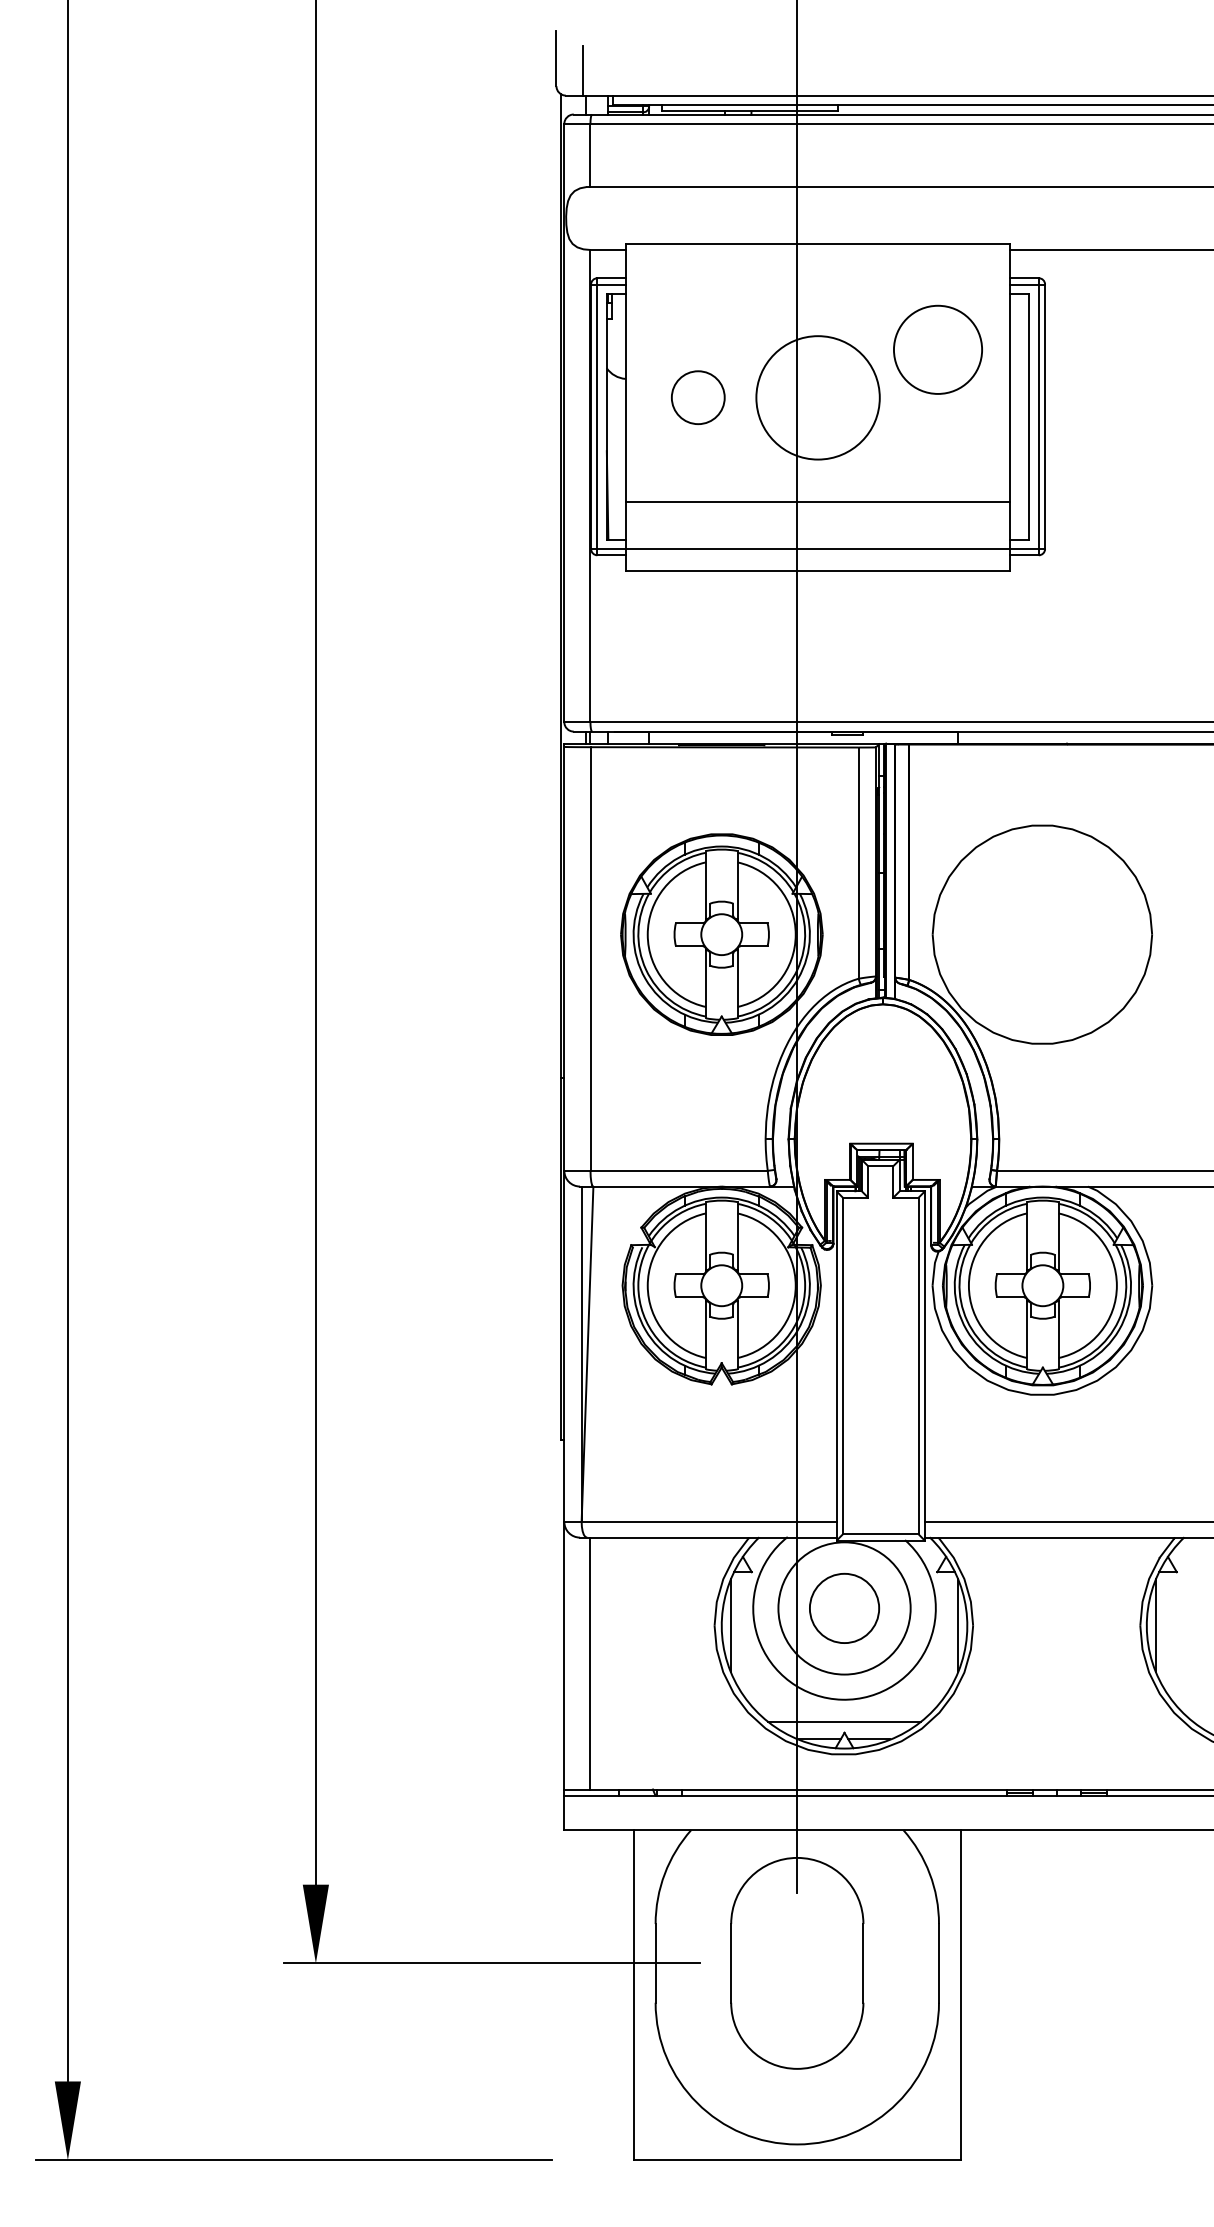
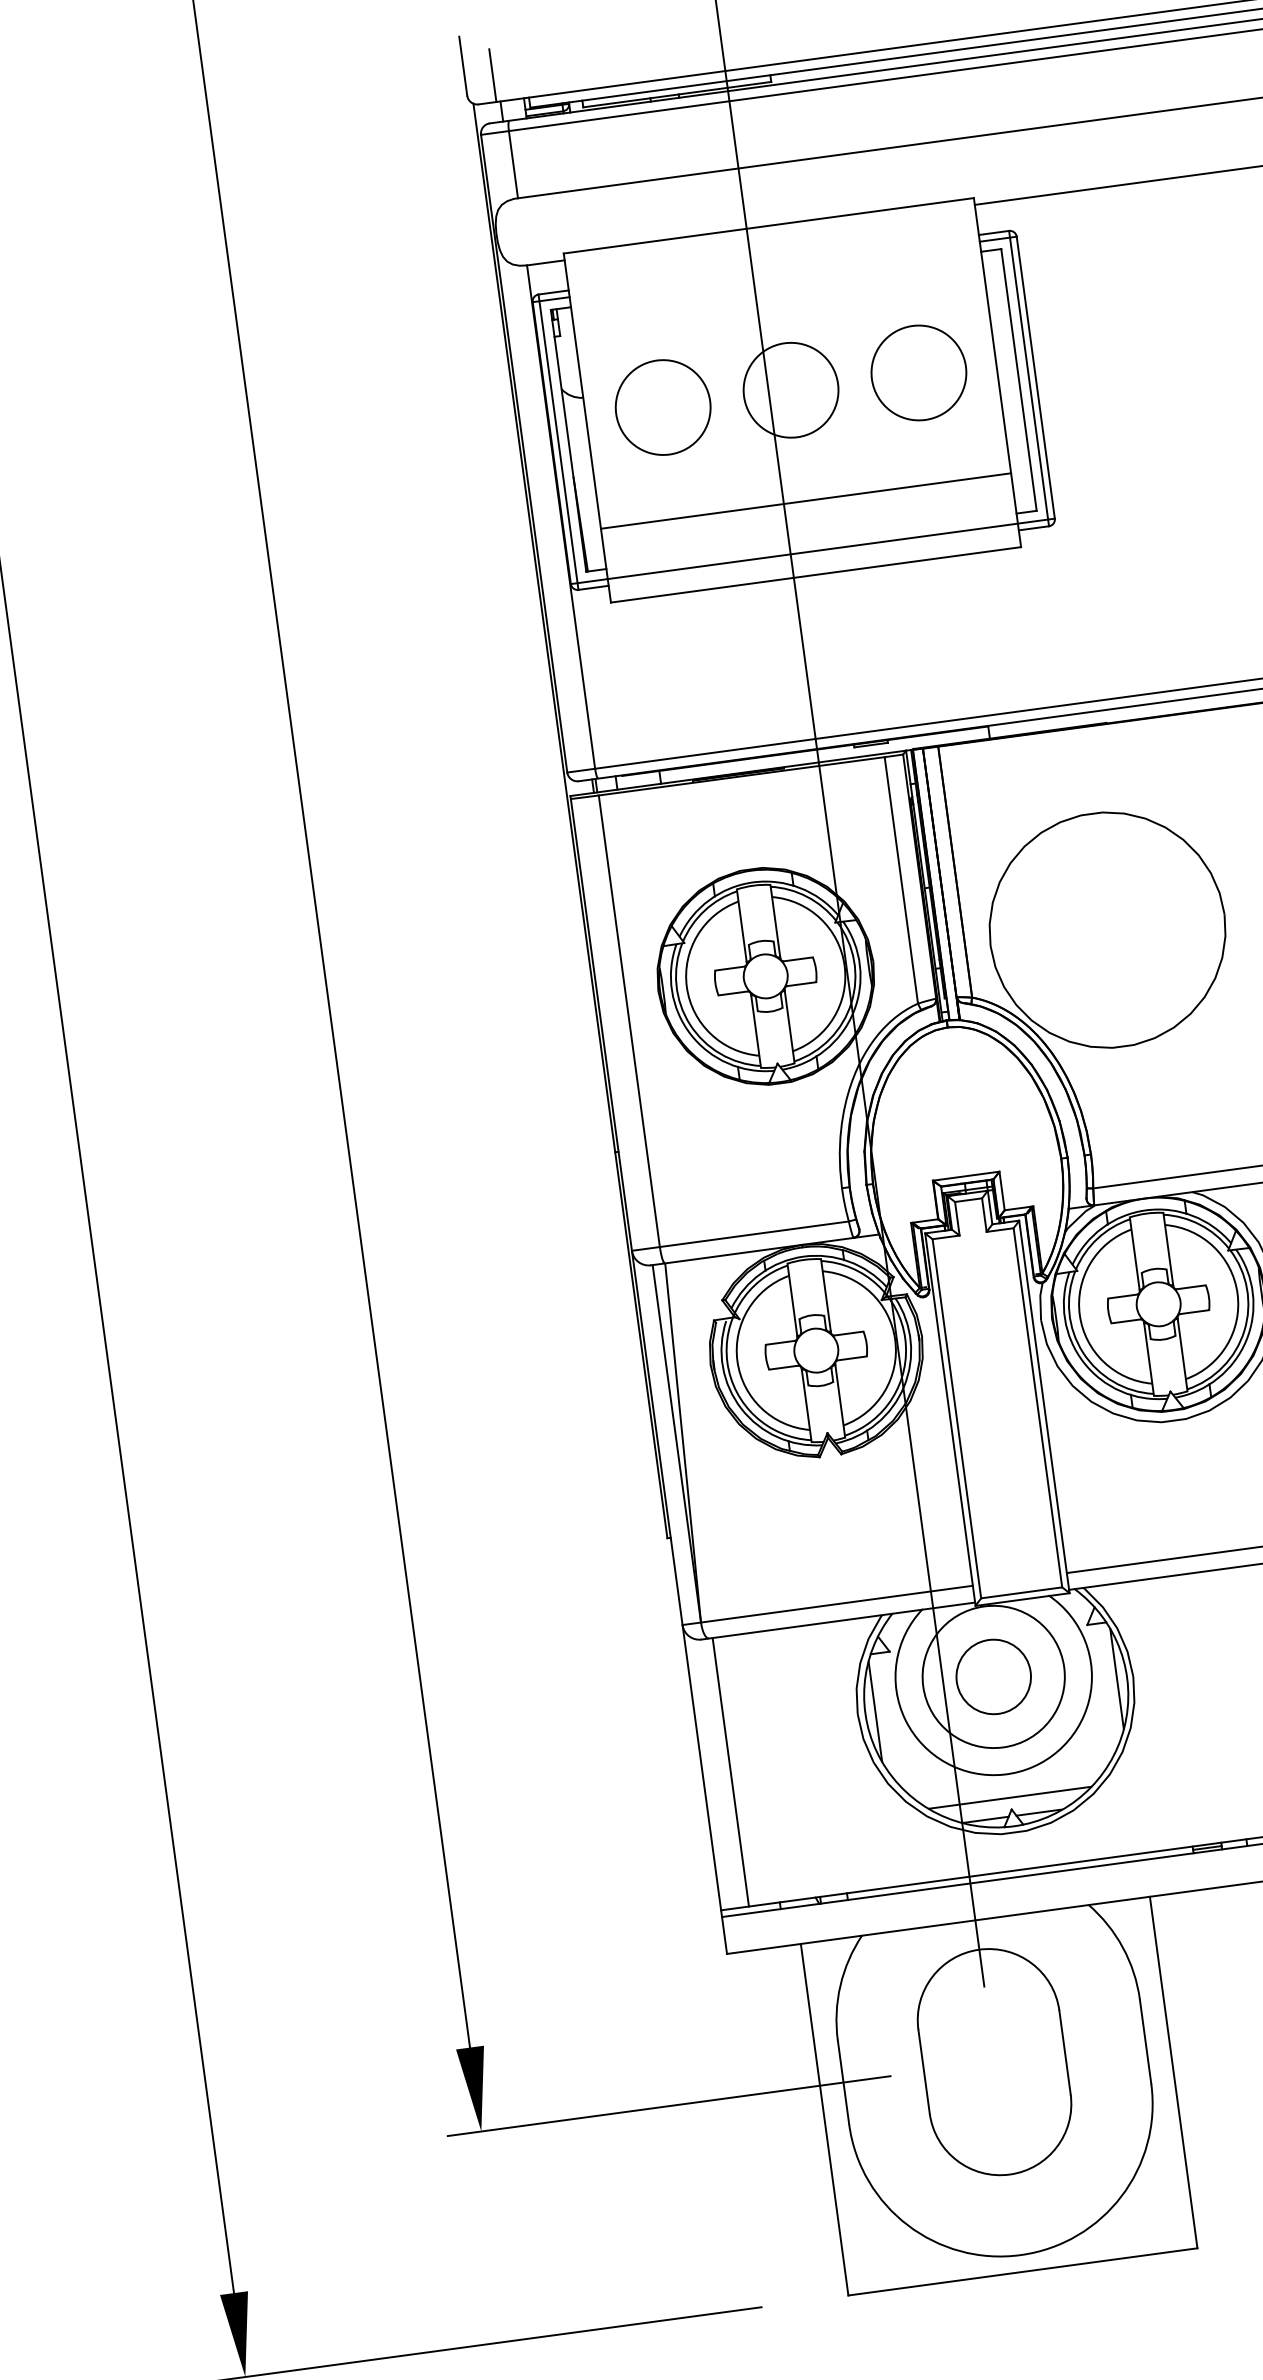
circle: (937, 349) -> (918, 372), moved
circle: (698, 397) -> (663, 407), size x1.67
circle: (818, 397) -> (791, 389), size x0.71

